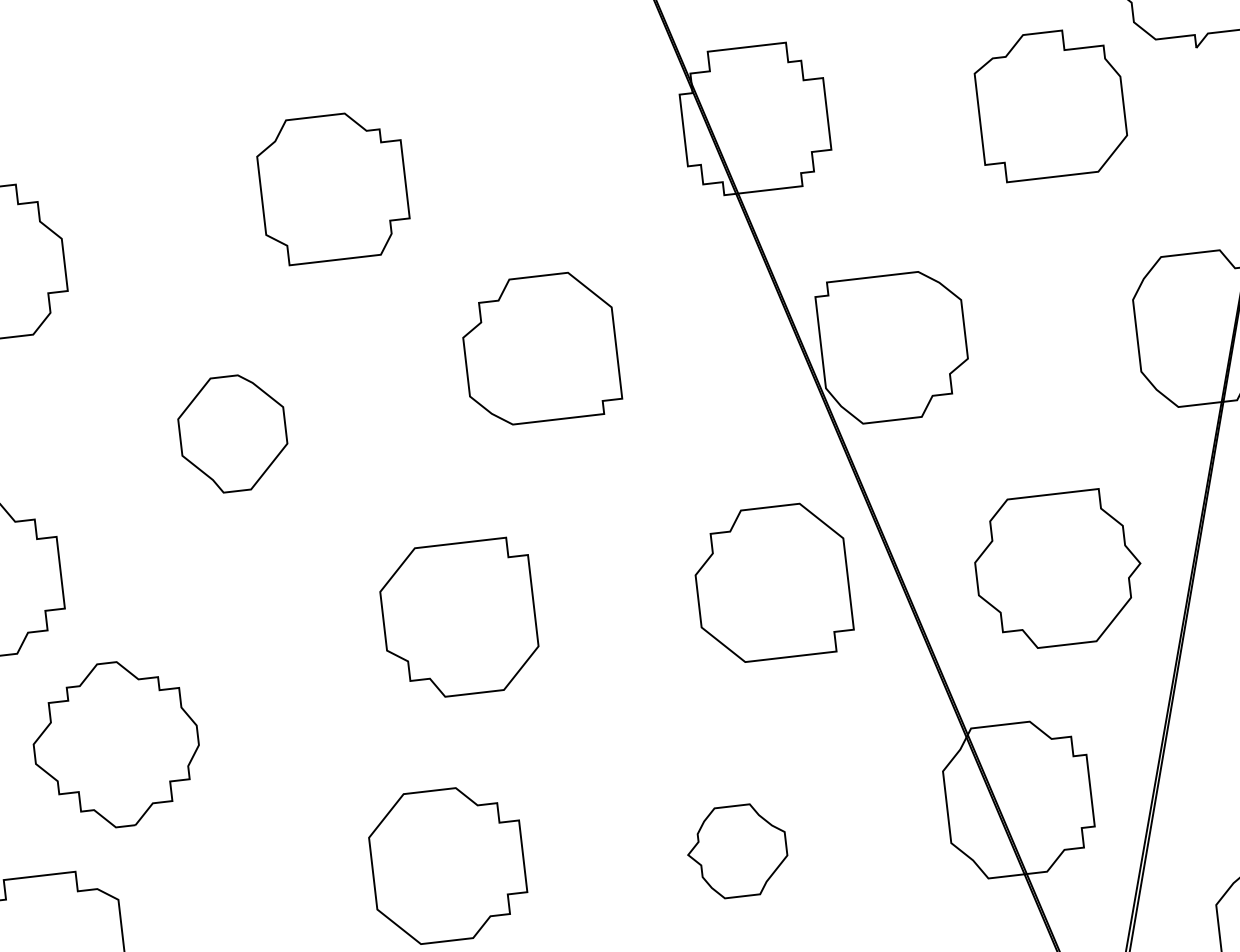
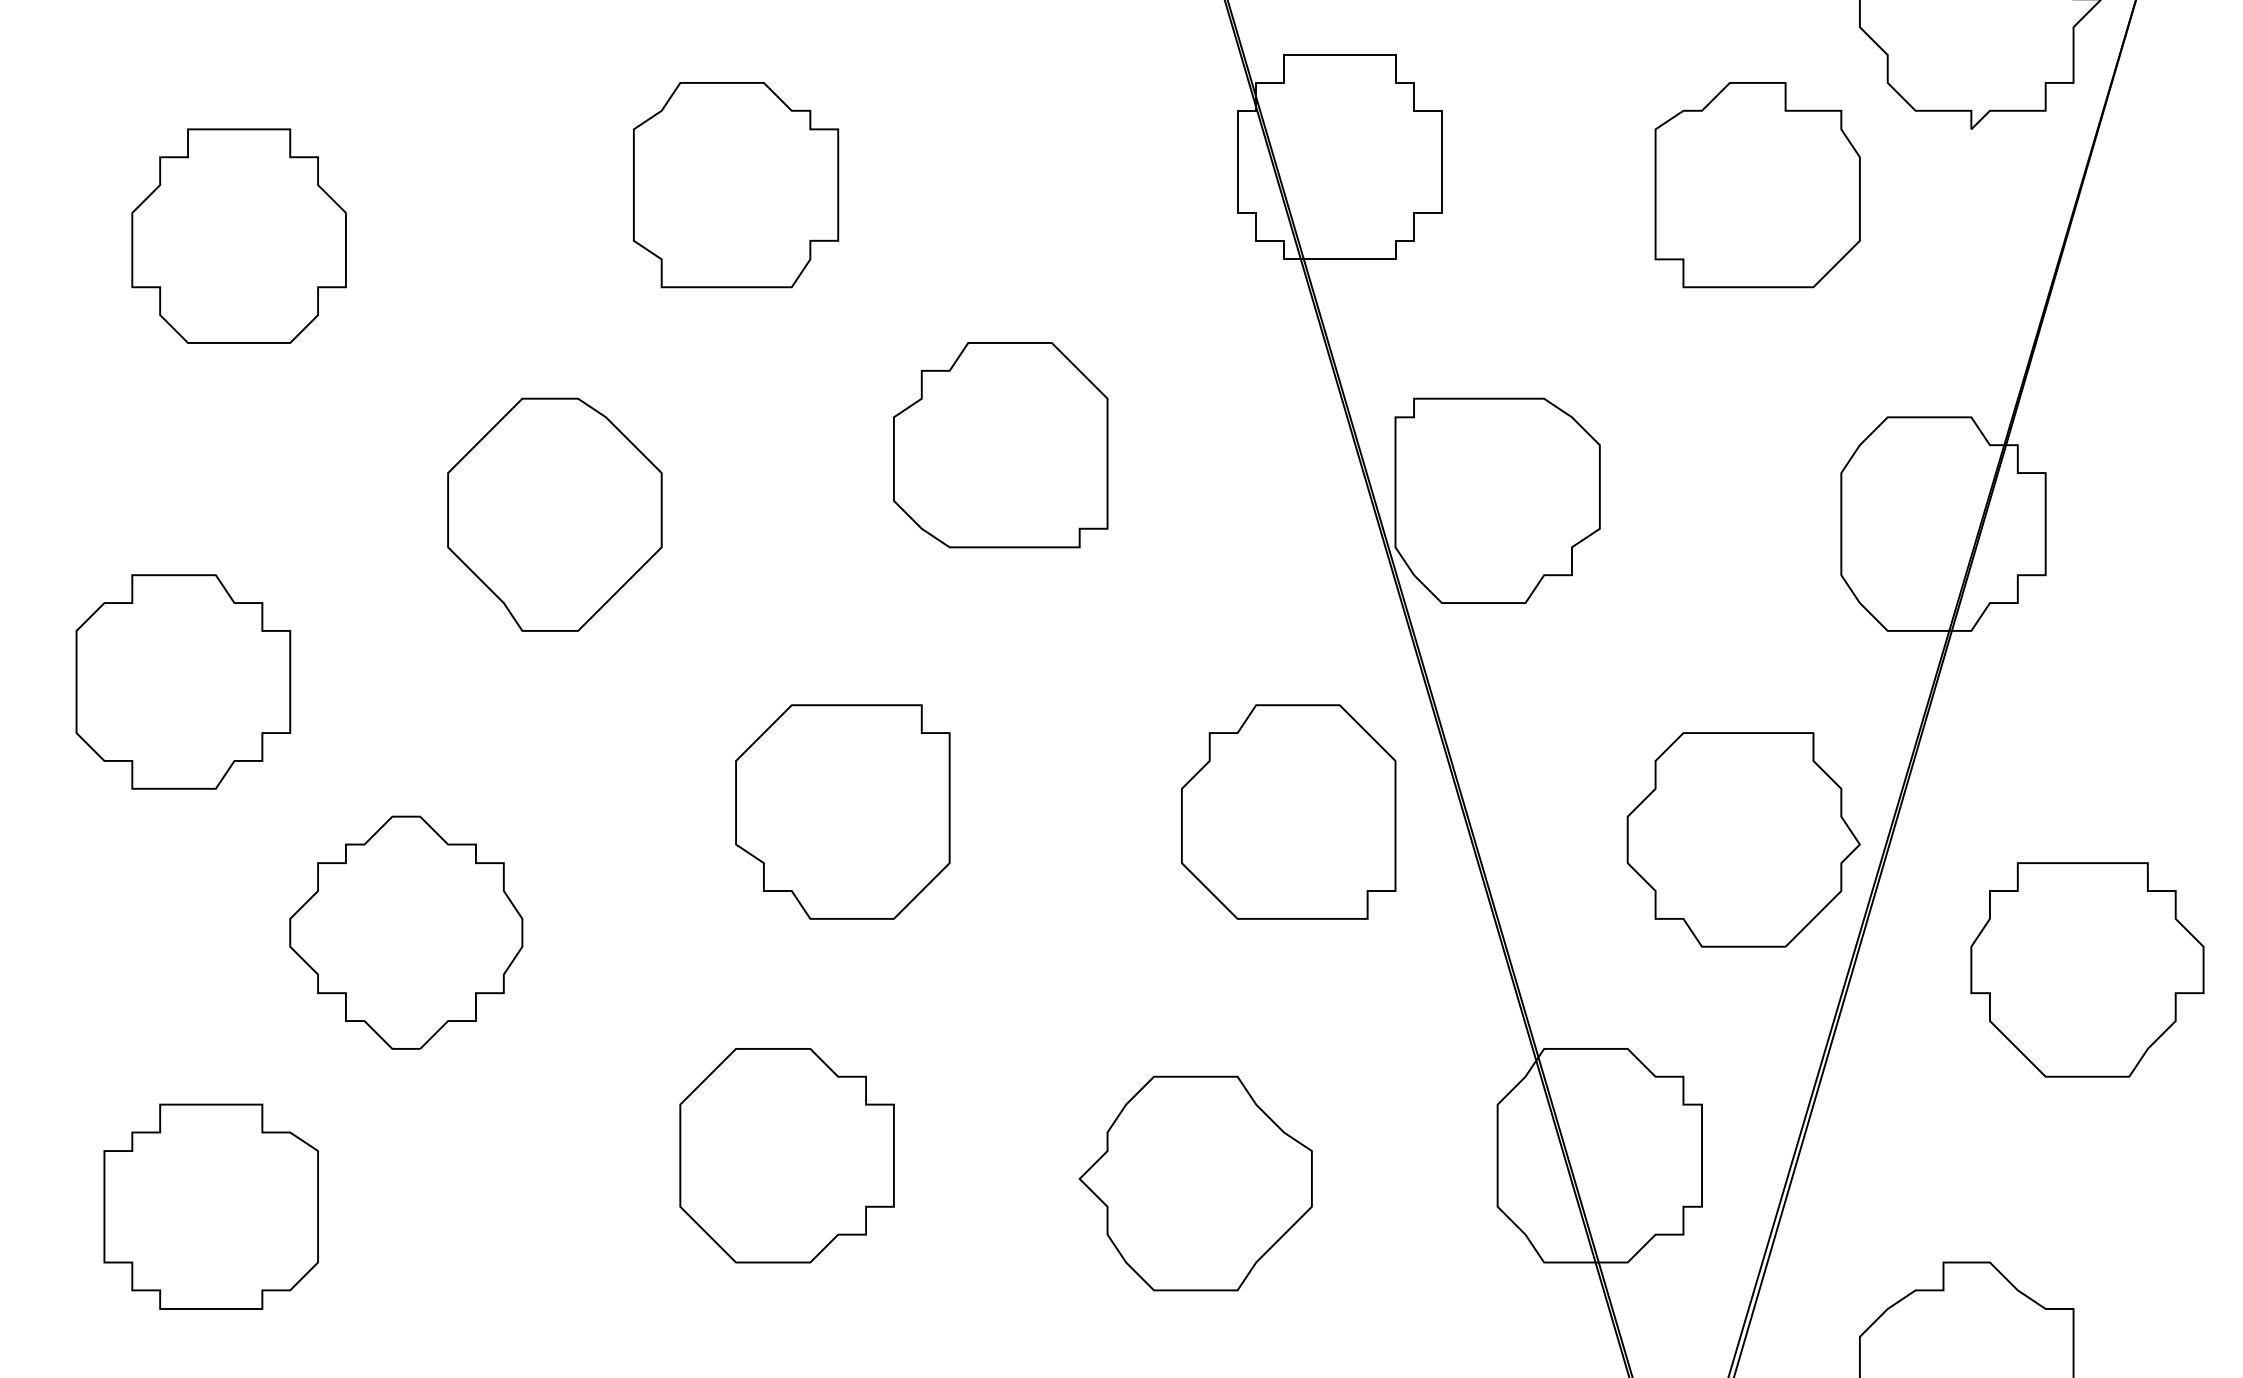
part: (232, 433) -> (554, 514), size x1.43
part: (1058, 569) -> (1743, 839), moved
part: (116, 744) -> (406, 932), moved
part: (737, 851) -> (1195, 1183), size x1.67

